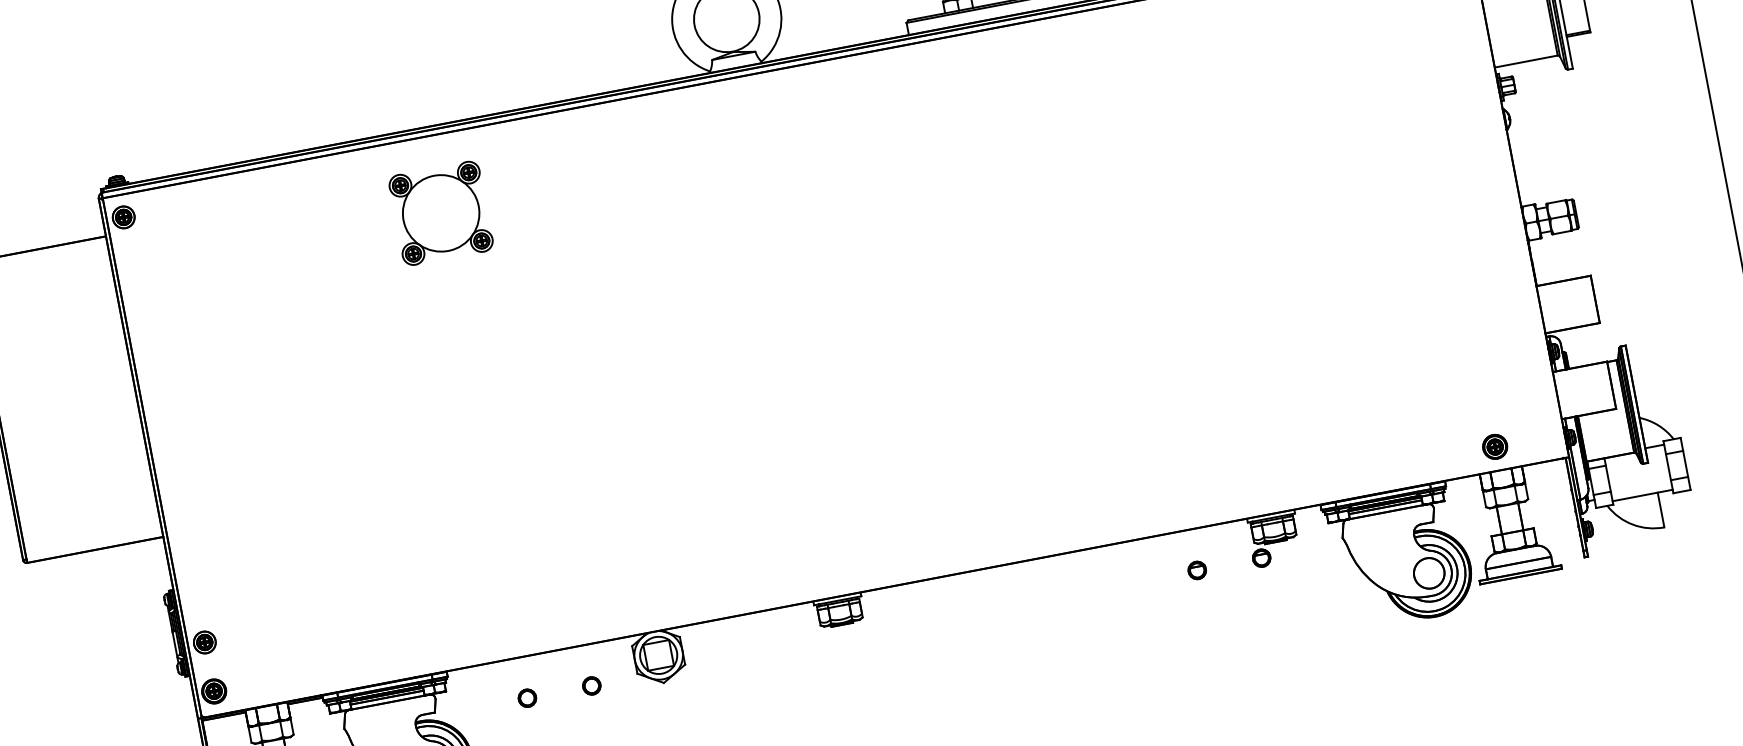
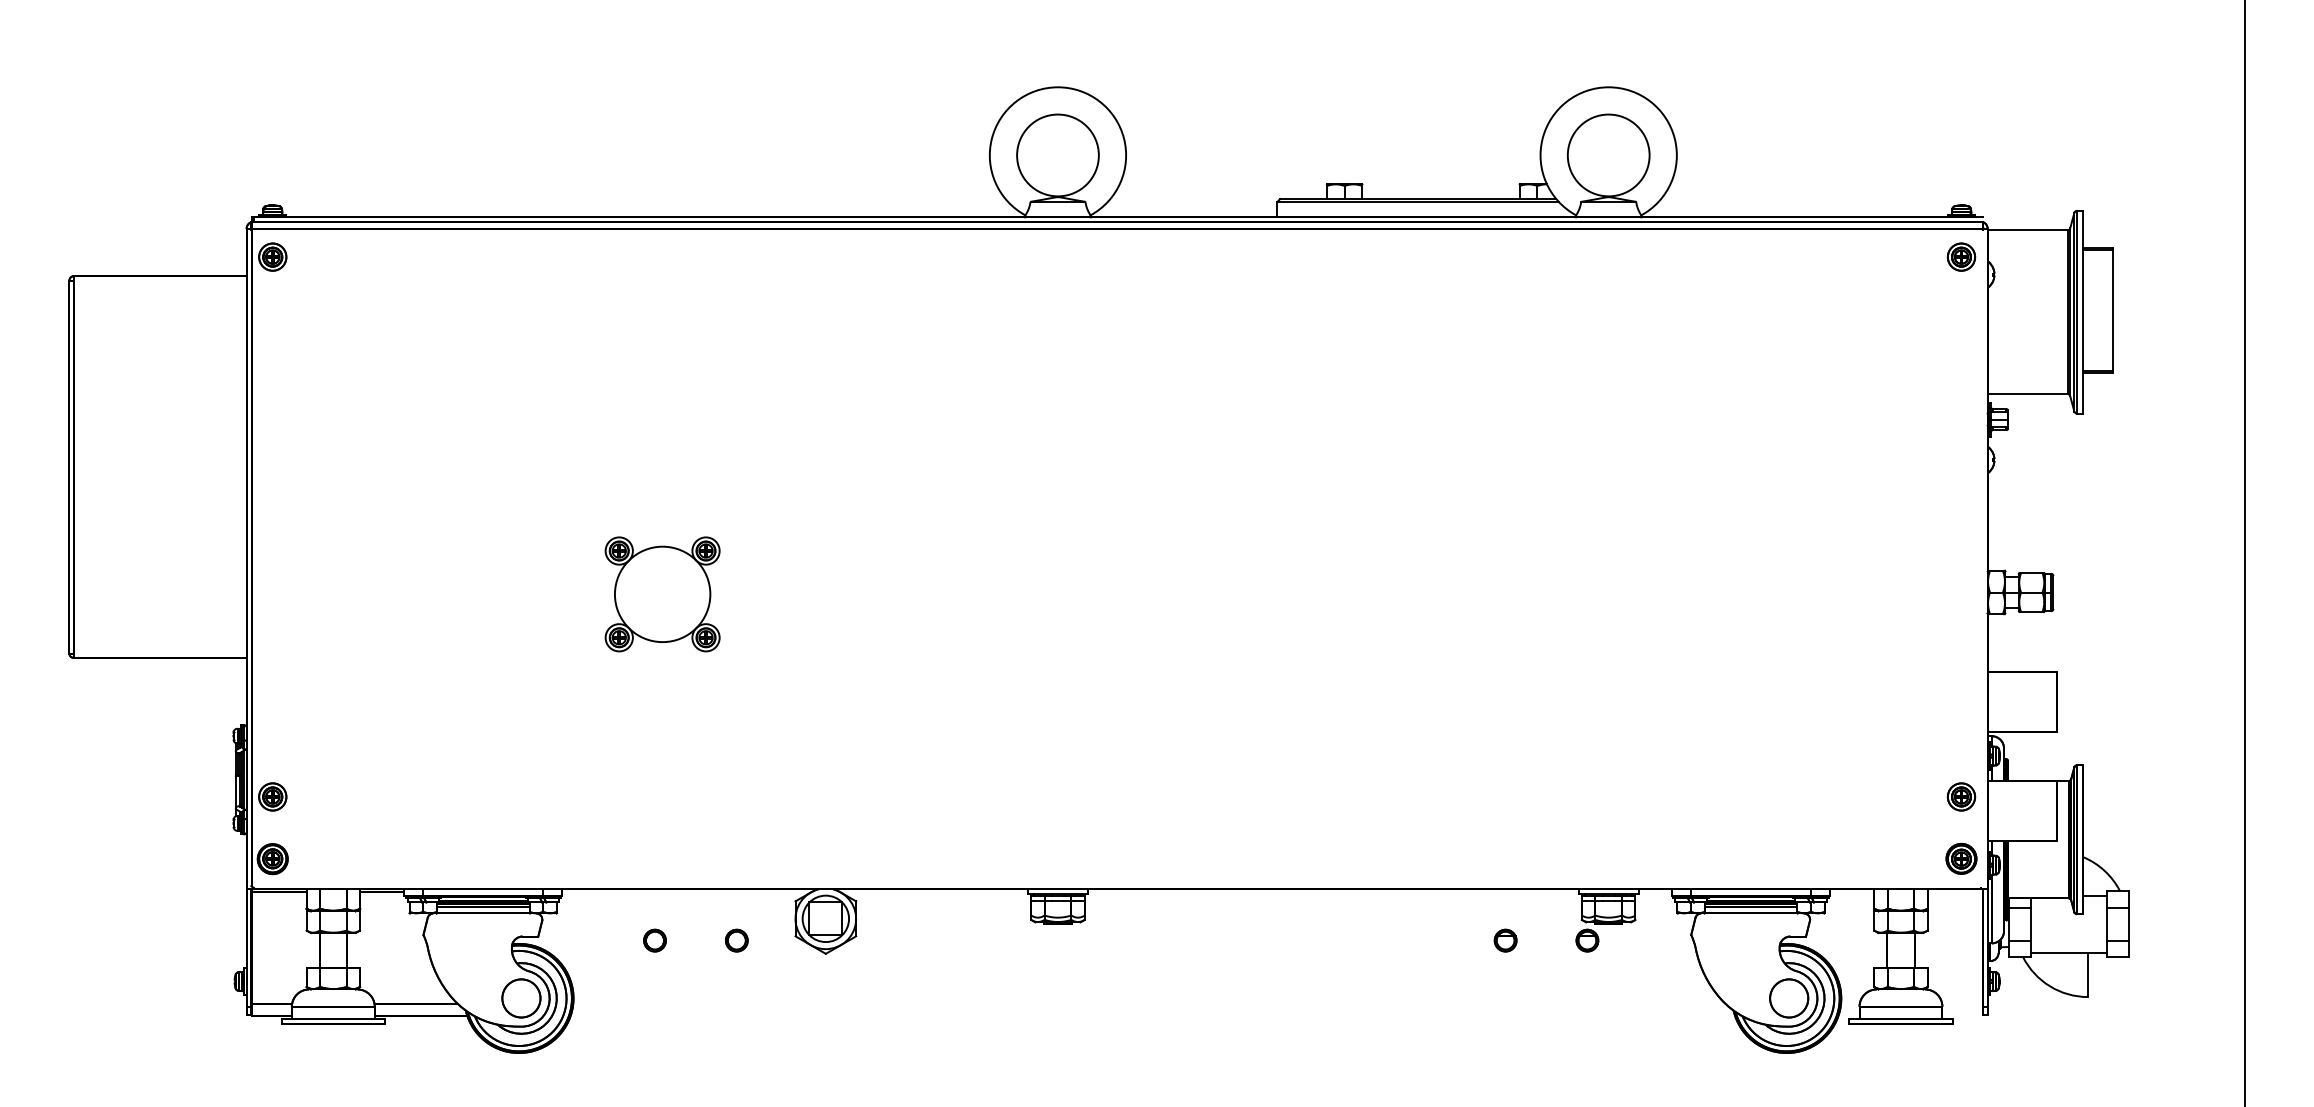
part: (441, 213) -> (662, 594), moved
part: (1534, 388) -> (1961, 796), added
part: (1495, 446) -> (1961, 858), moved

